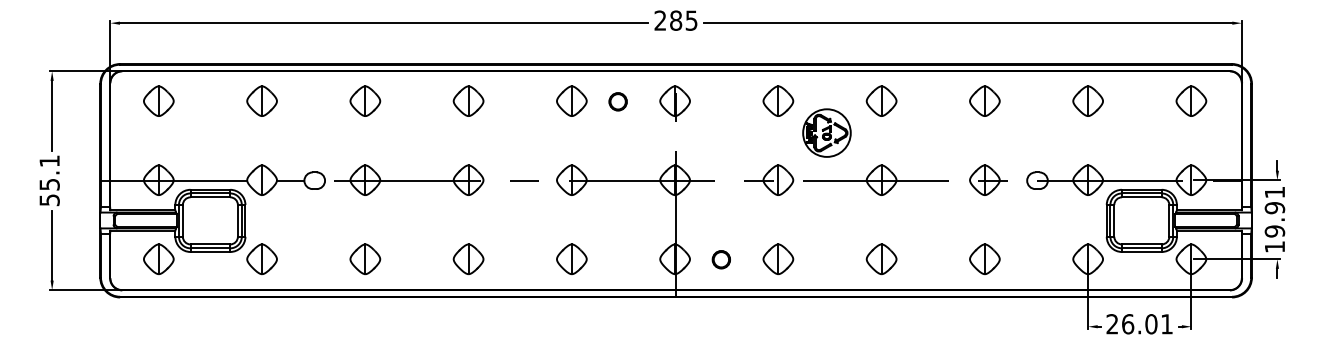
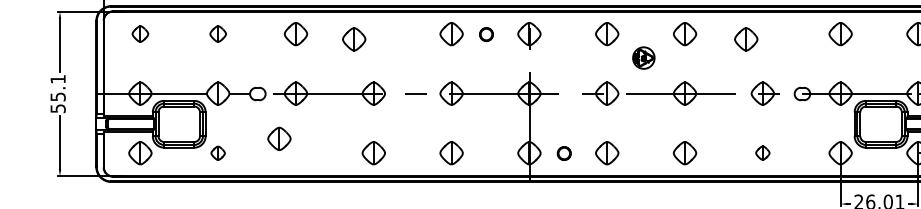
part: (158, 100) -> (140, 33), size x0.7
part: (261, 100) -> (217, 33), size x0.7
part: (468, 100) -> (354, 38), moved
part: (984, 100) -> (745, 38), moved
part: (826, 132) -> (643, 57), size x0.6
part: (984, 258) -> (762, 152), size x0.6
part: (261, 259) -> (217, 153), size x0.6
part: (365, 259) -> (279, 139), moved

